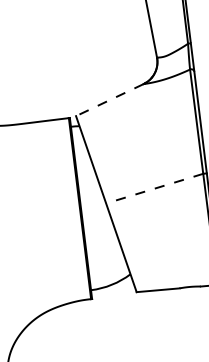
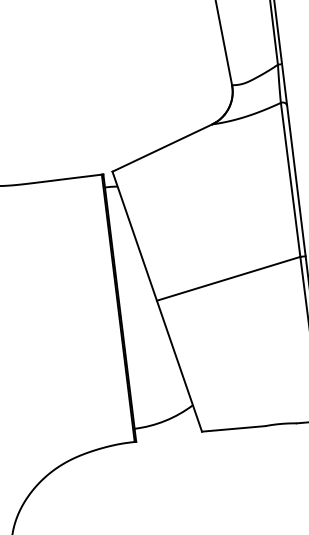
line: (109, 100) -> (161, 148), dashed -> solid
line: (154, 188) -> (228, 278), dashed -> solid

